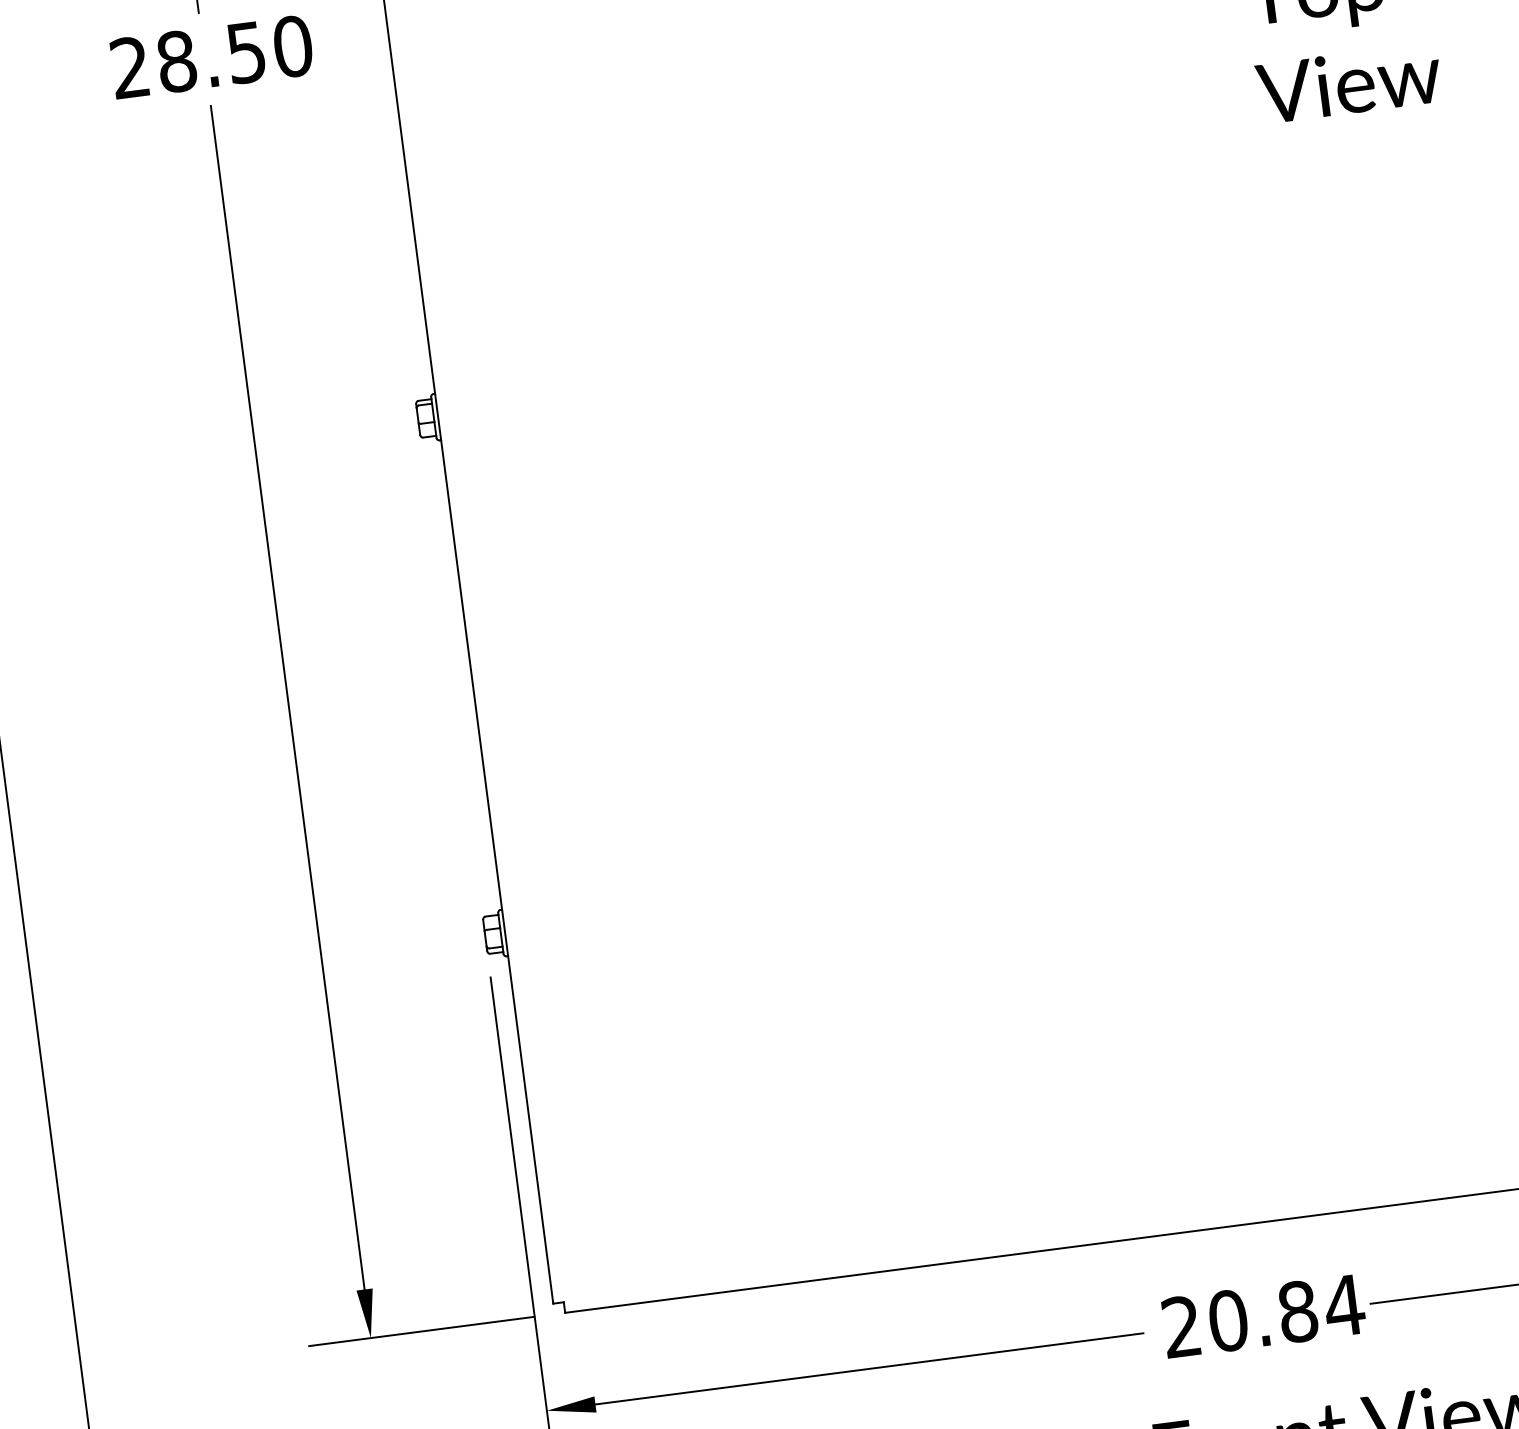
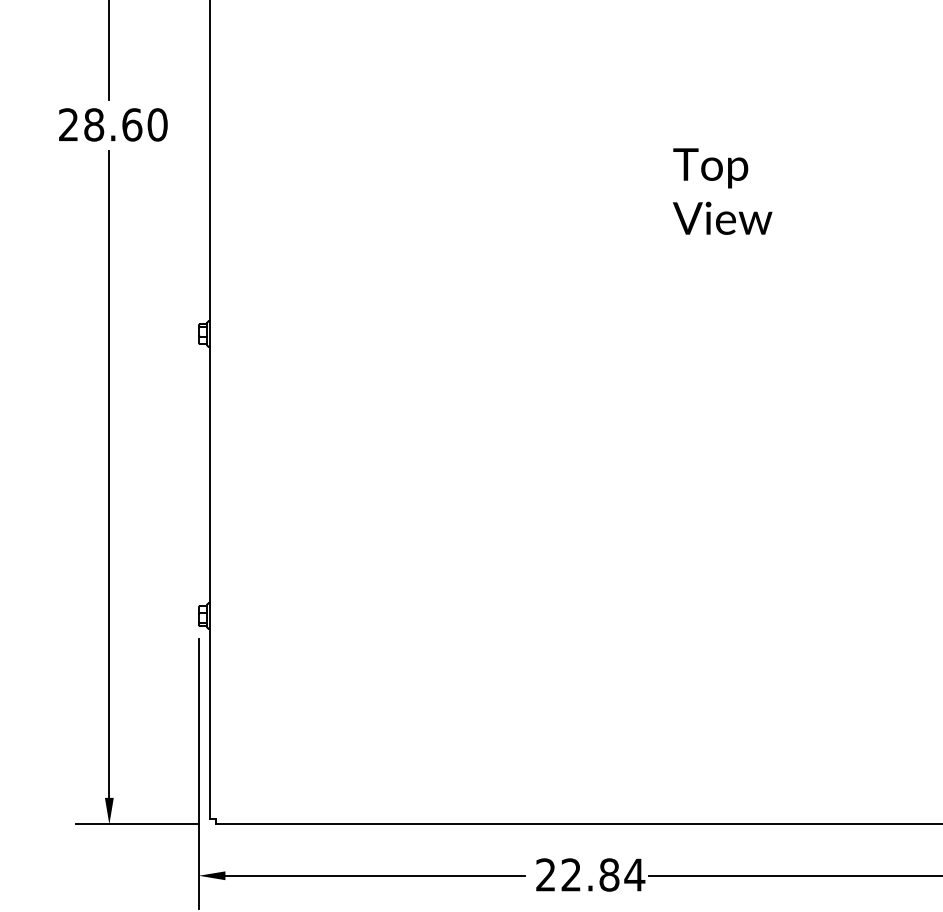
text: (246, 51) -> (132, 124), 28.50 -> 28.60
text: (1228, 1319) -> (571, 874), 20.84 -> 22.84

